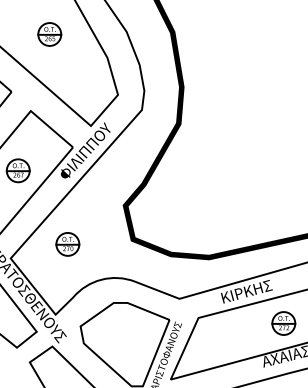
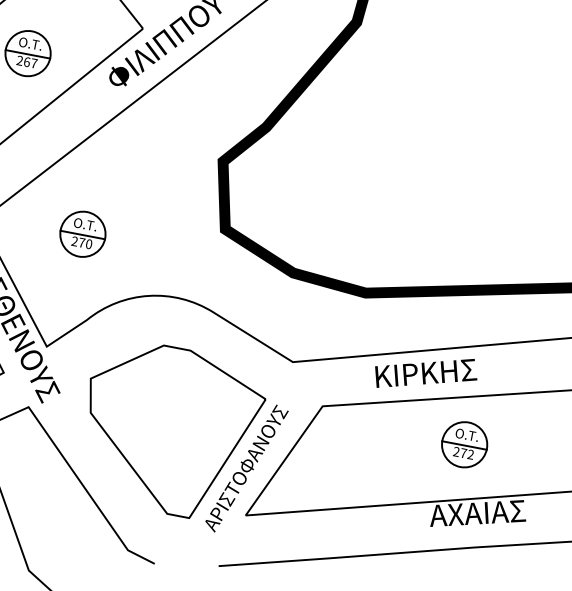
part: (67, 244) -> (82, 234), moved
part: (283, 323) -> (464, 444), moved

